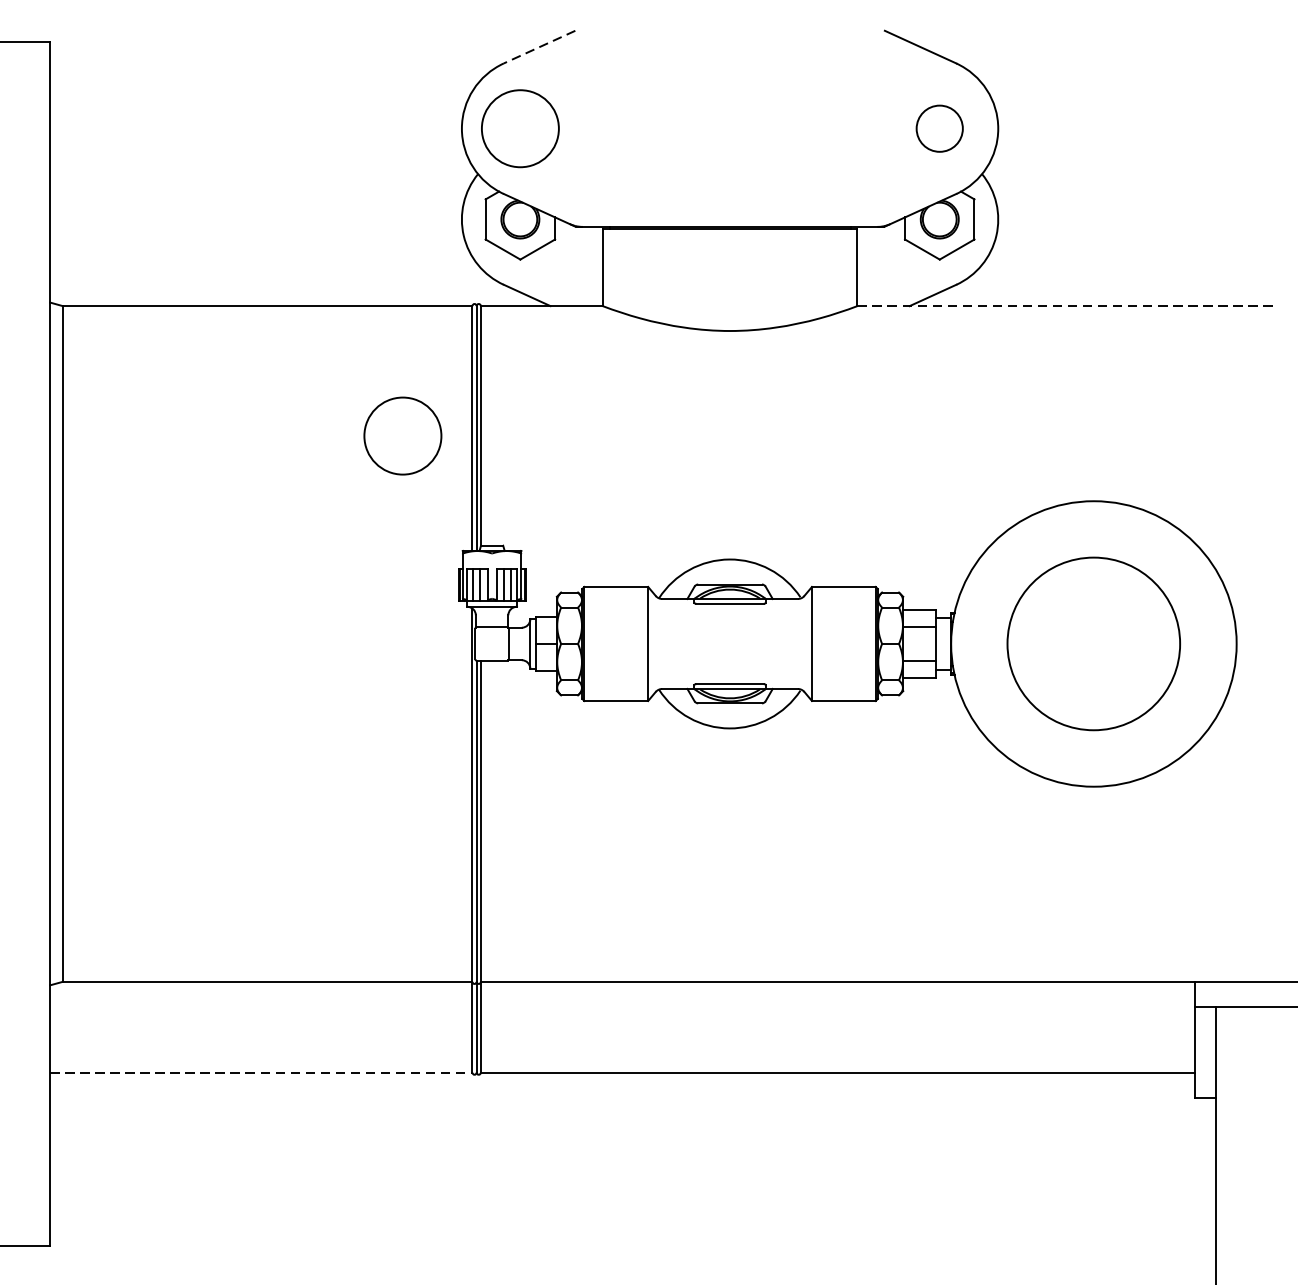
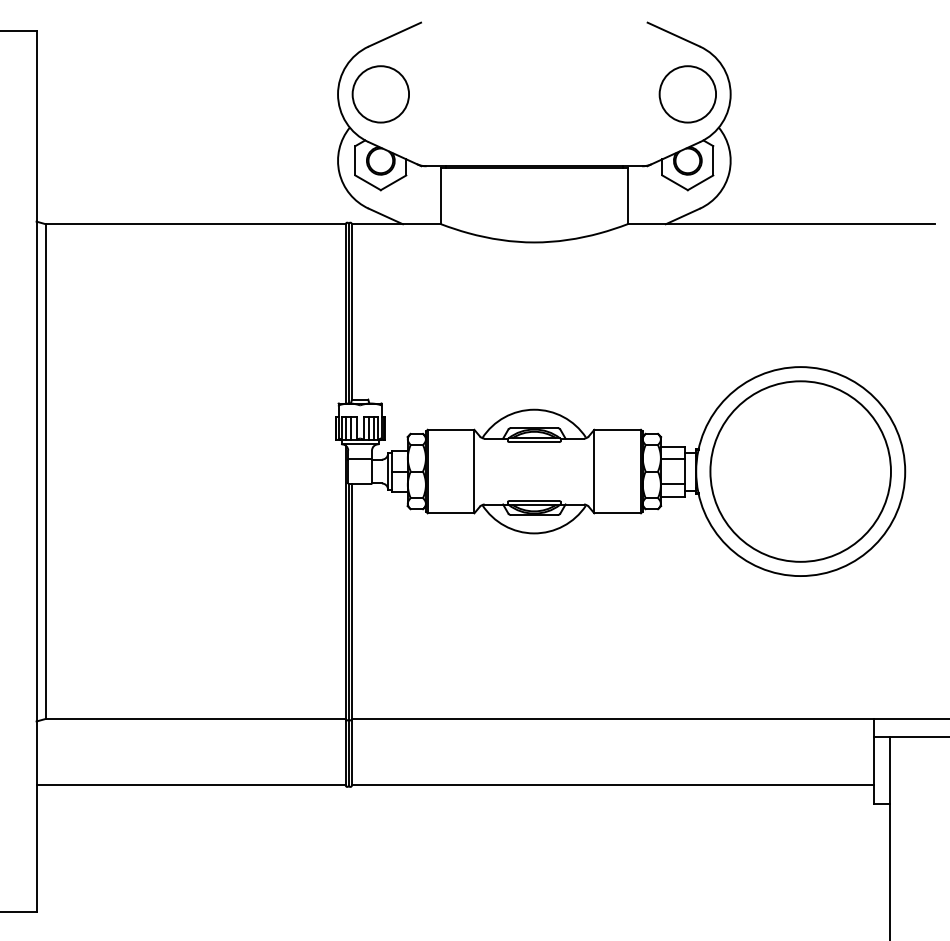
line: (539, 46) -> (394, 34), dashed -> solid
circle: (939, 128) -> (687, 94), size x1.67
line: (1067, 306) -> (781, 224), dashed -> solid
circle: (402, 436) -> (294, 319), removed
circle: (1093, 643) -> (800, 471), size x1.43
line: (261, 1072) -> (191, 785), dashed -> solid

